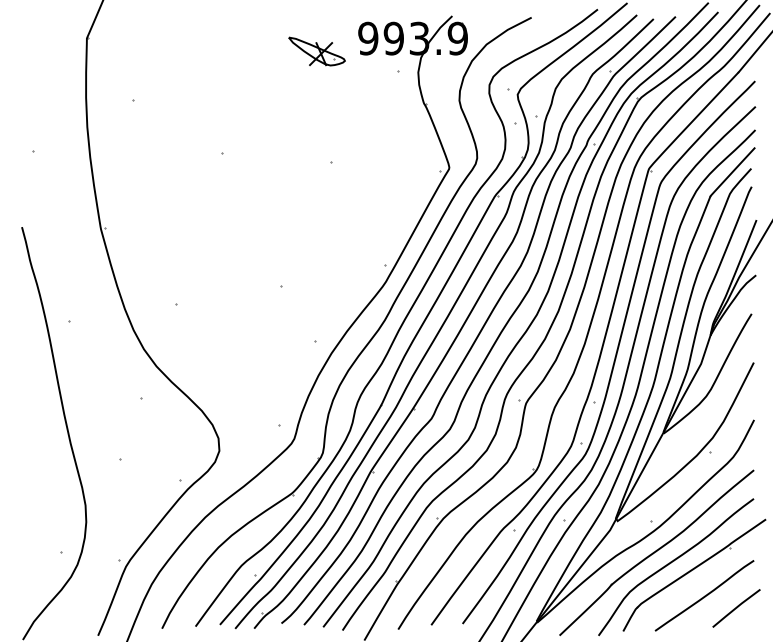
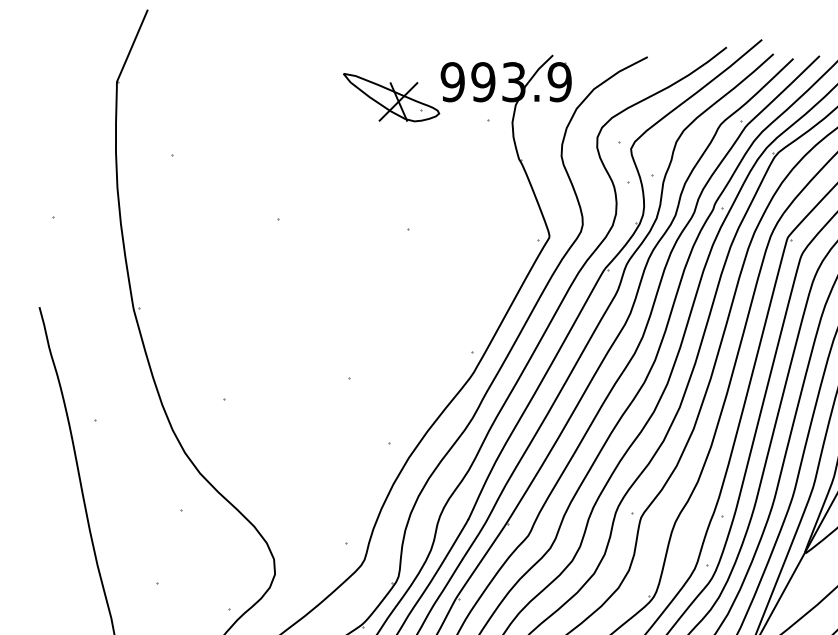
part: (316, 51) -> (390, 97), size x1.43

